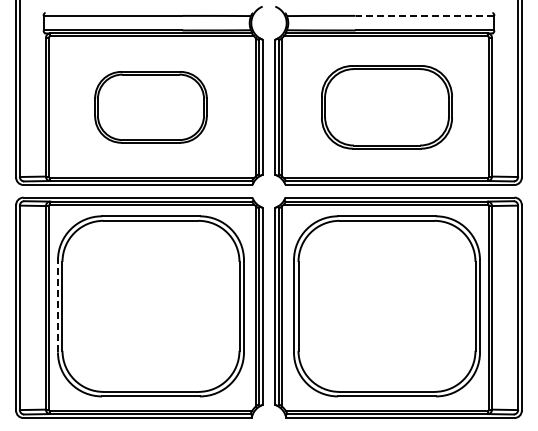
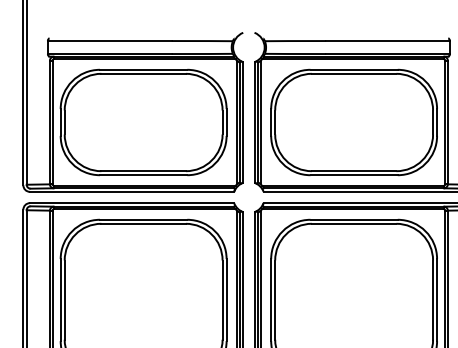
line: (424, 15) -> (387, 40), dashed -> solid
part: (150, 107) -> (143, 122), size x1.67
part: (386, 107) -> (353, 122), size x1.43
line: (57, 306) -> (60, 300), dashed -> solid

